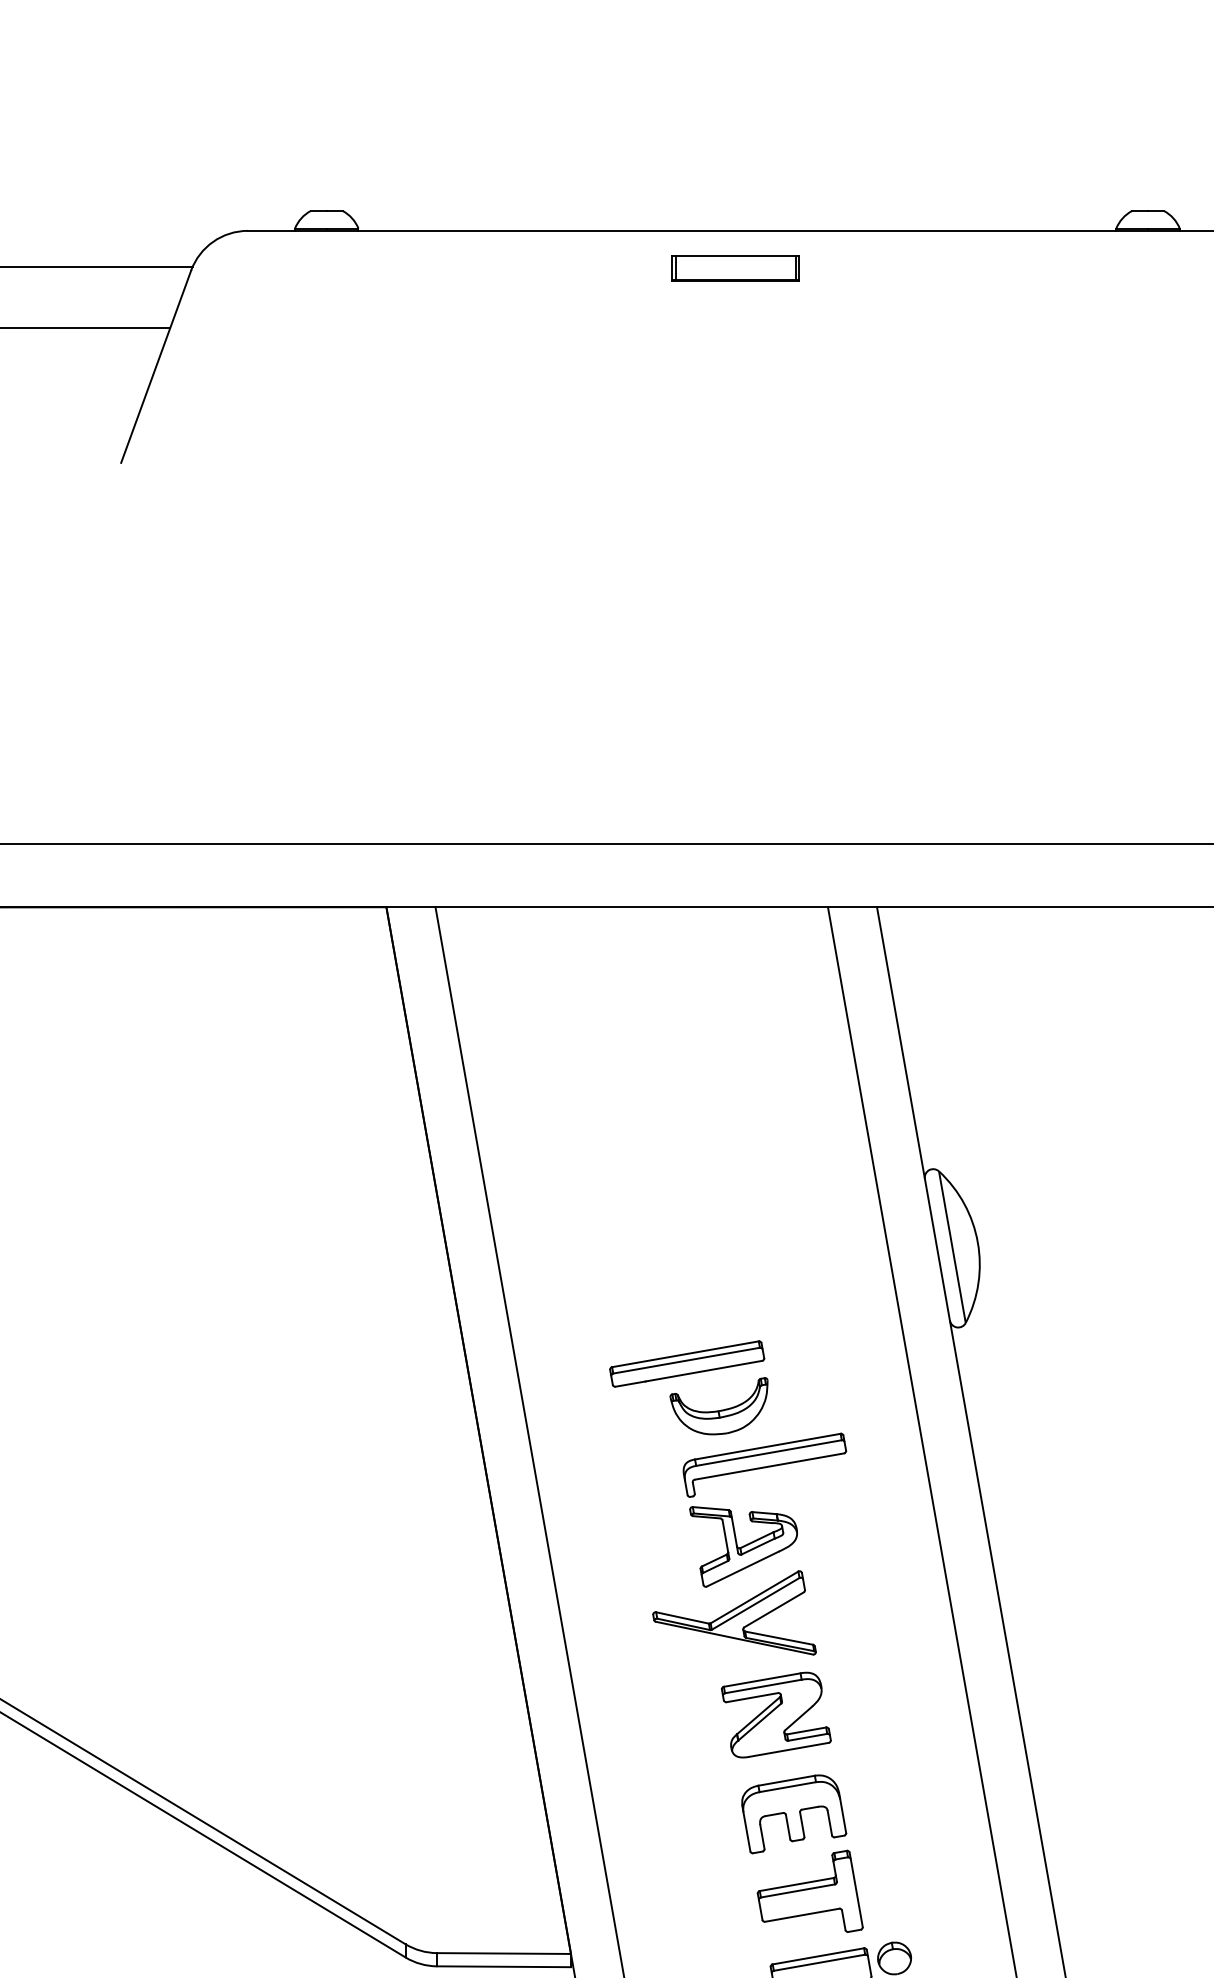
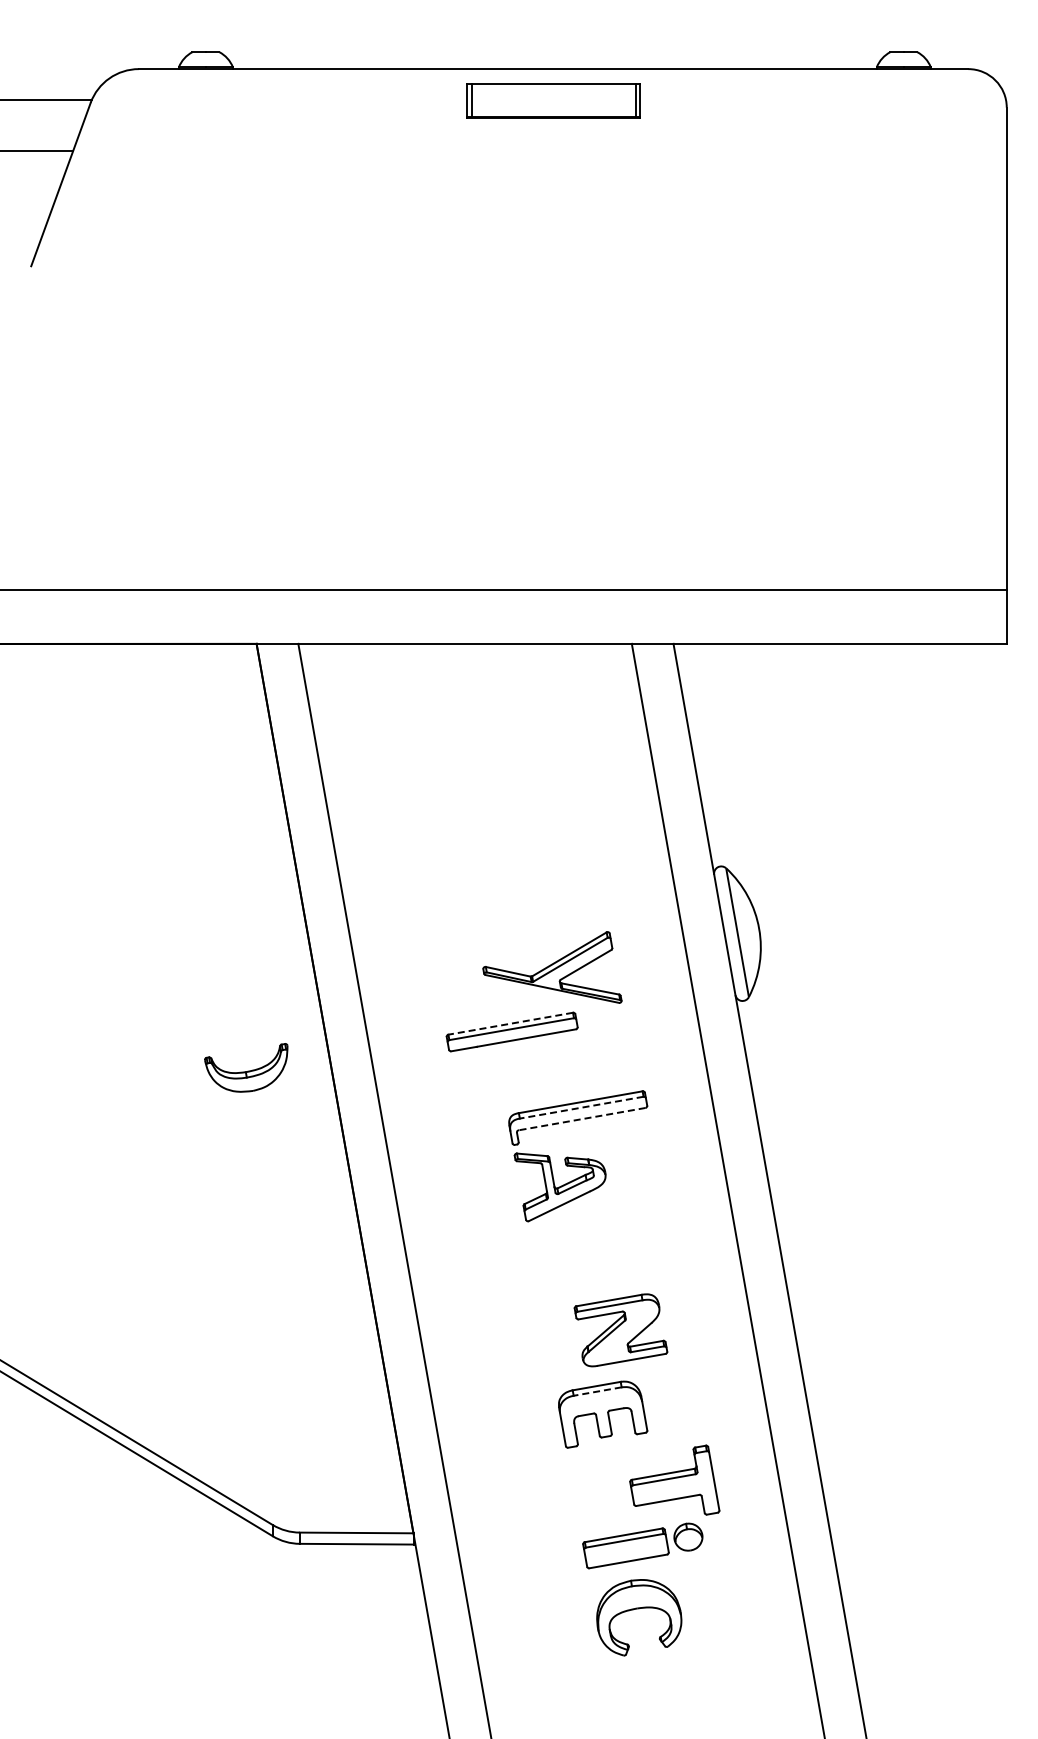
part: (735, 268) -> (553, 101), size x1.6
line: (685, 1354) -> (510, 1023), solid -> dashed
part: (719, 1405) -> (246, 1067), moved
line: (768, 1452) -> (581, 1107), solid -> dashed
line: (768, 1466) -> (581, 1119), solid -> dashed
part: (734, 1612) -> (552, 967), moved
part: (775, 1715) -> (620, 1330), moved
line: (787, 1787) -> (597, 1391), solid -> dashed
part: (809, 1890) -> (674, 1479), moved

